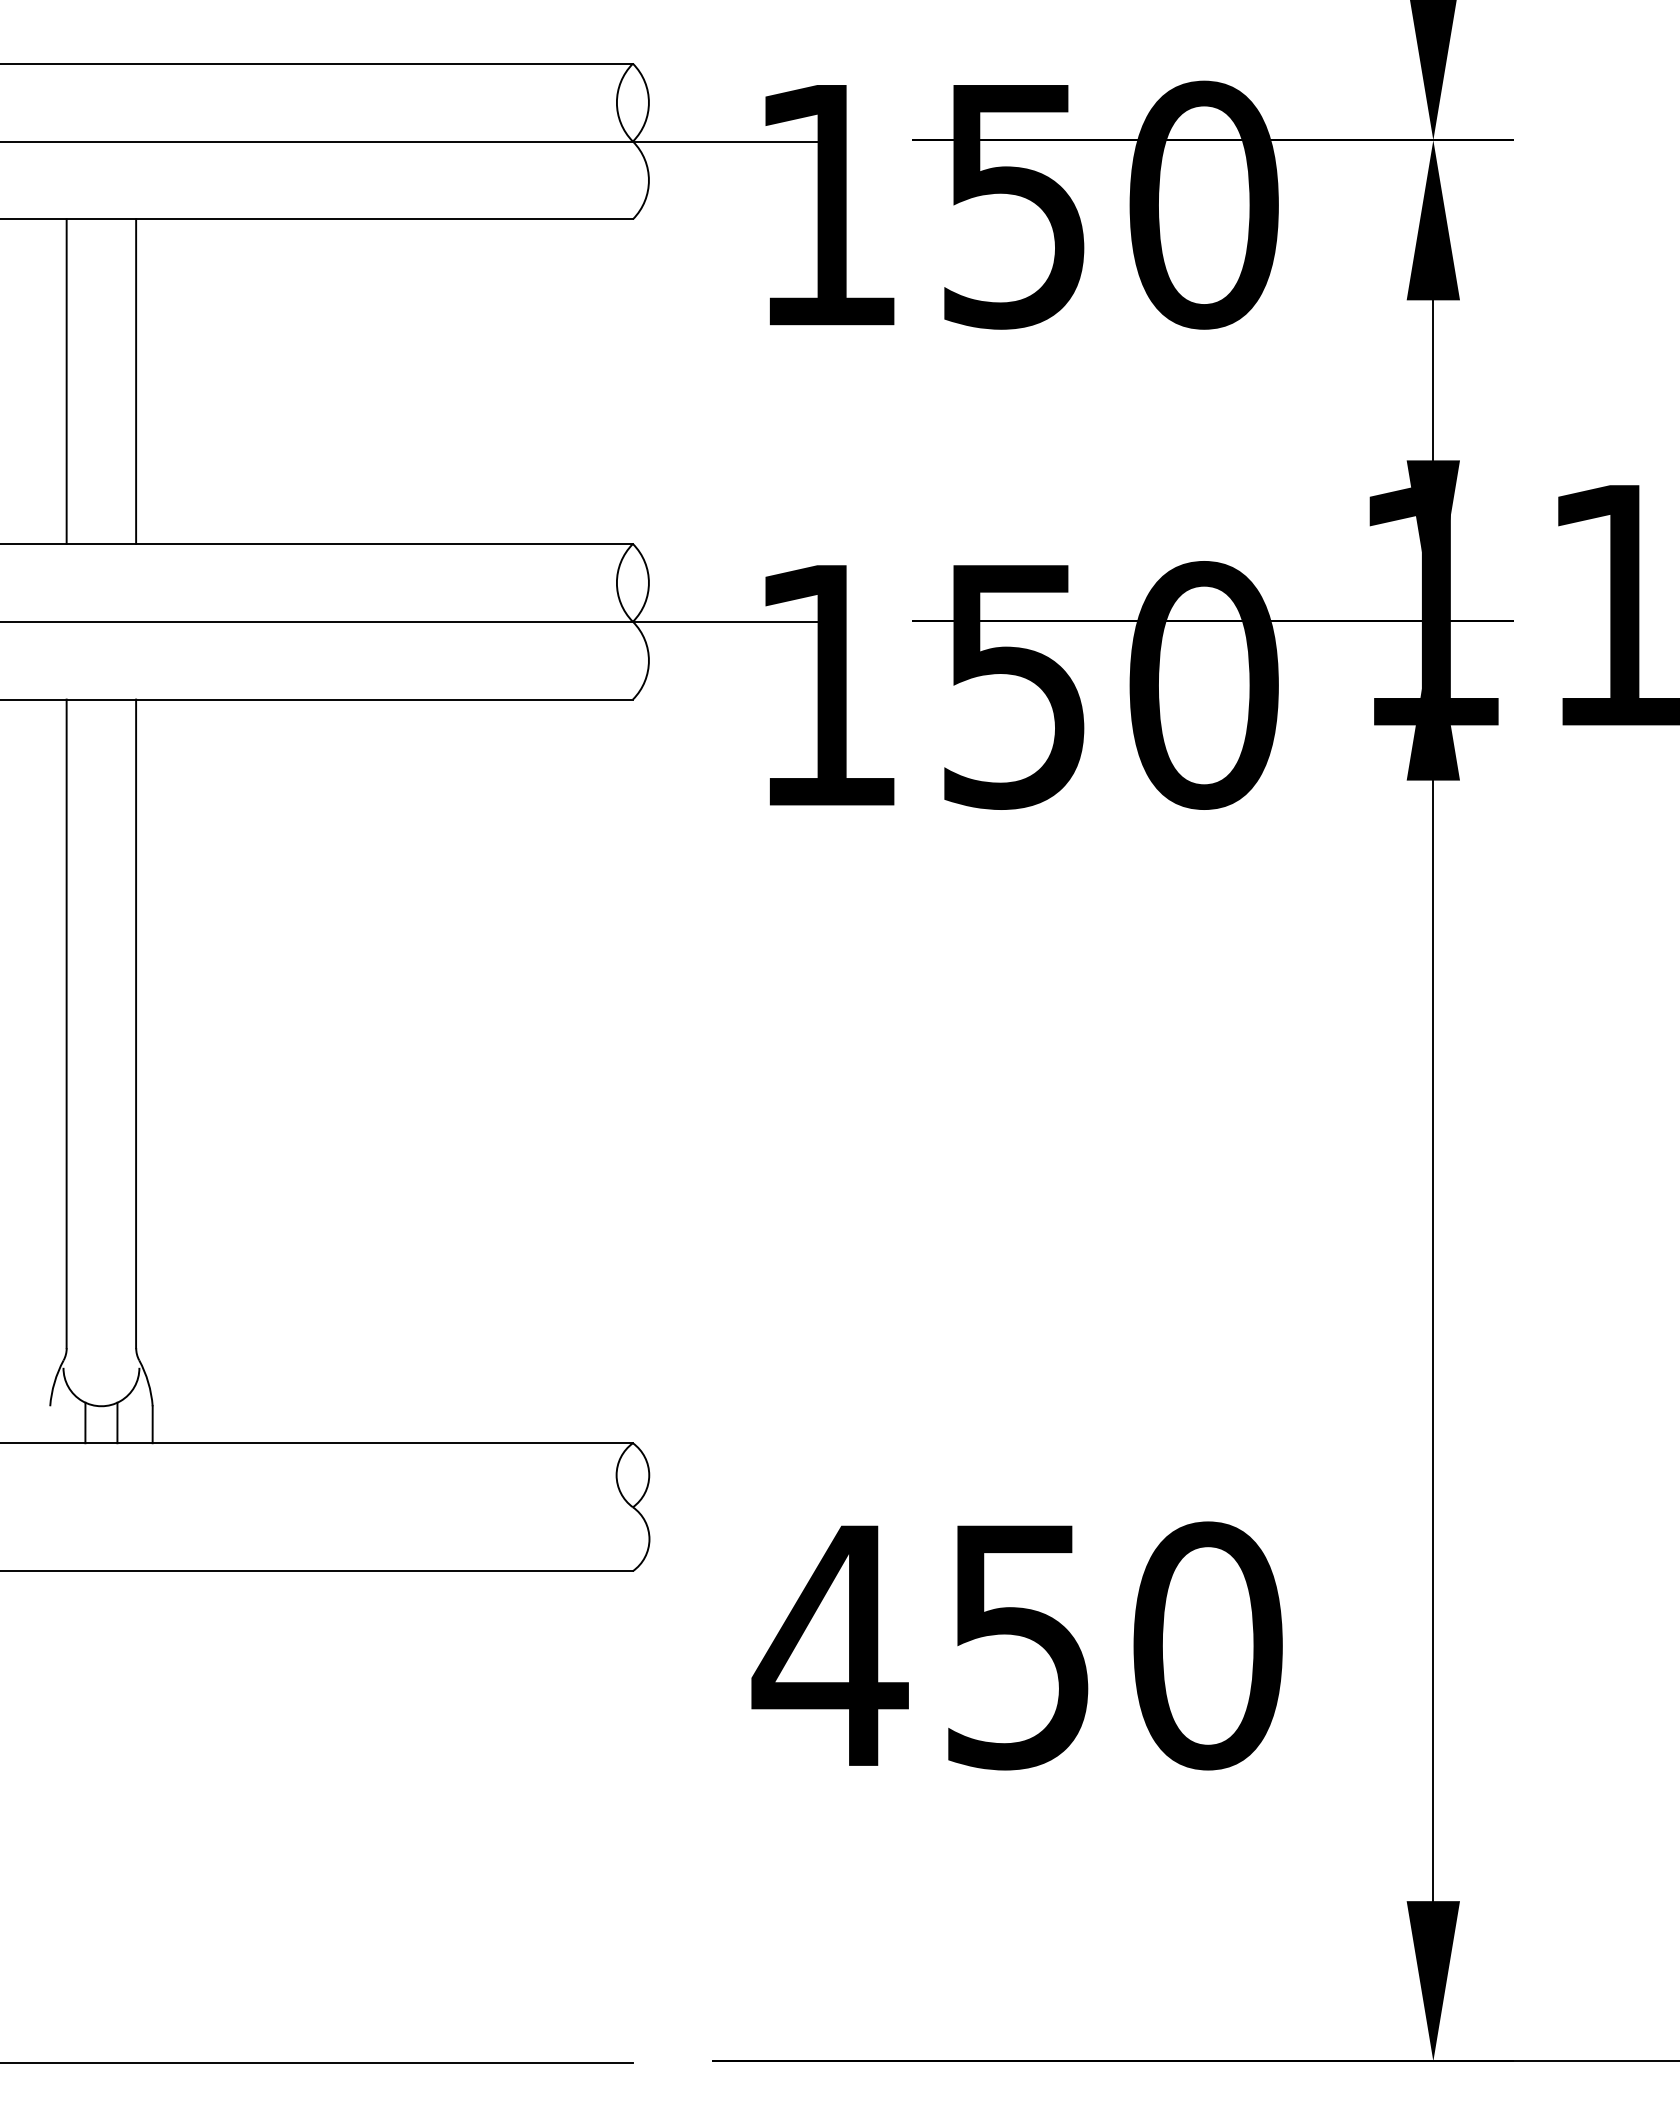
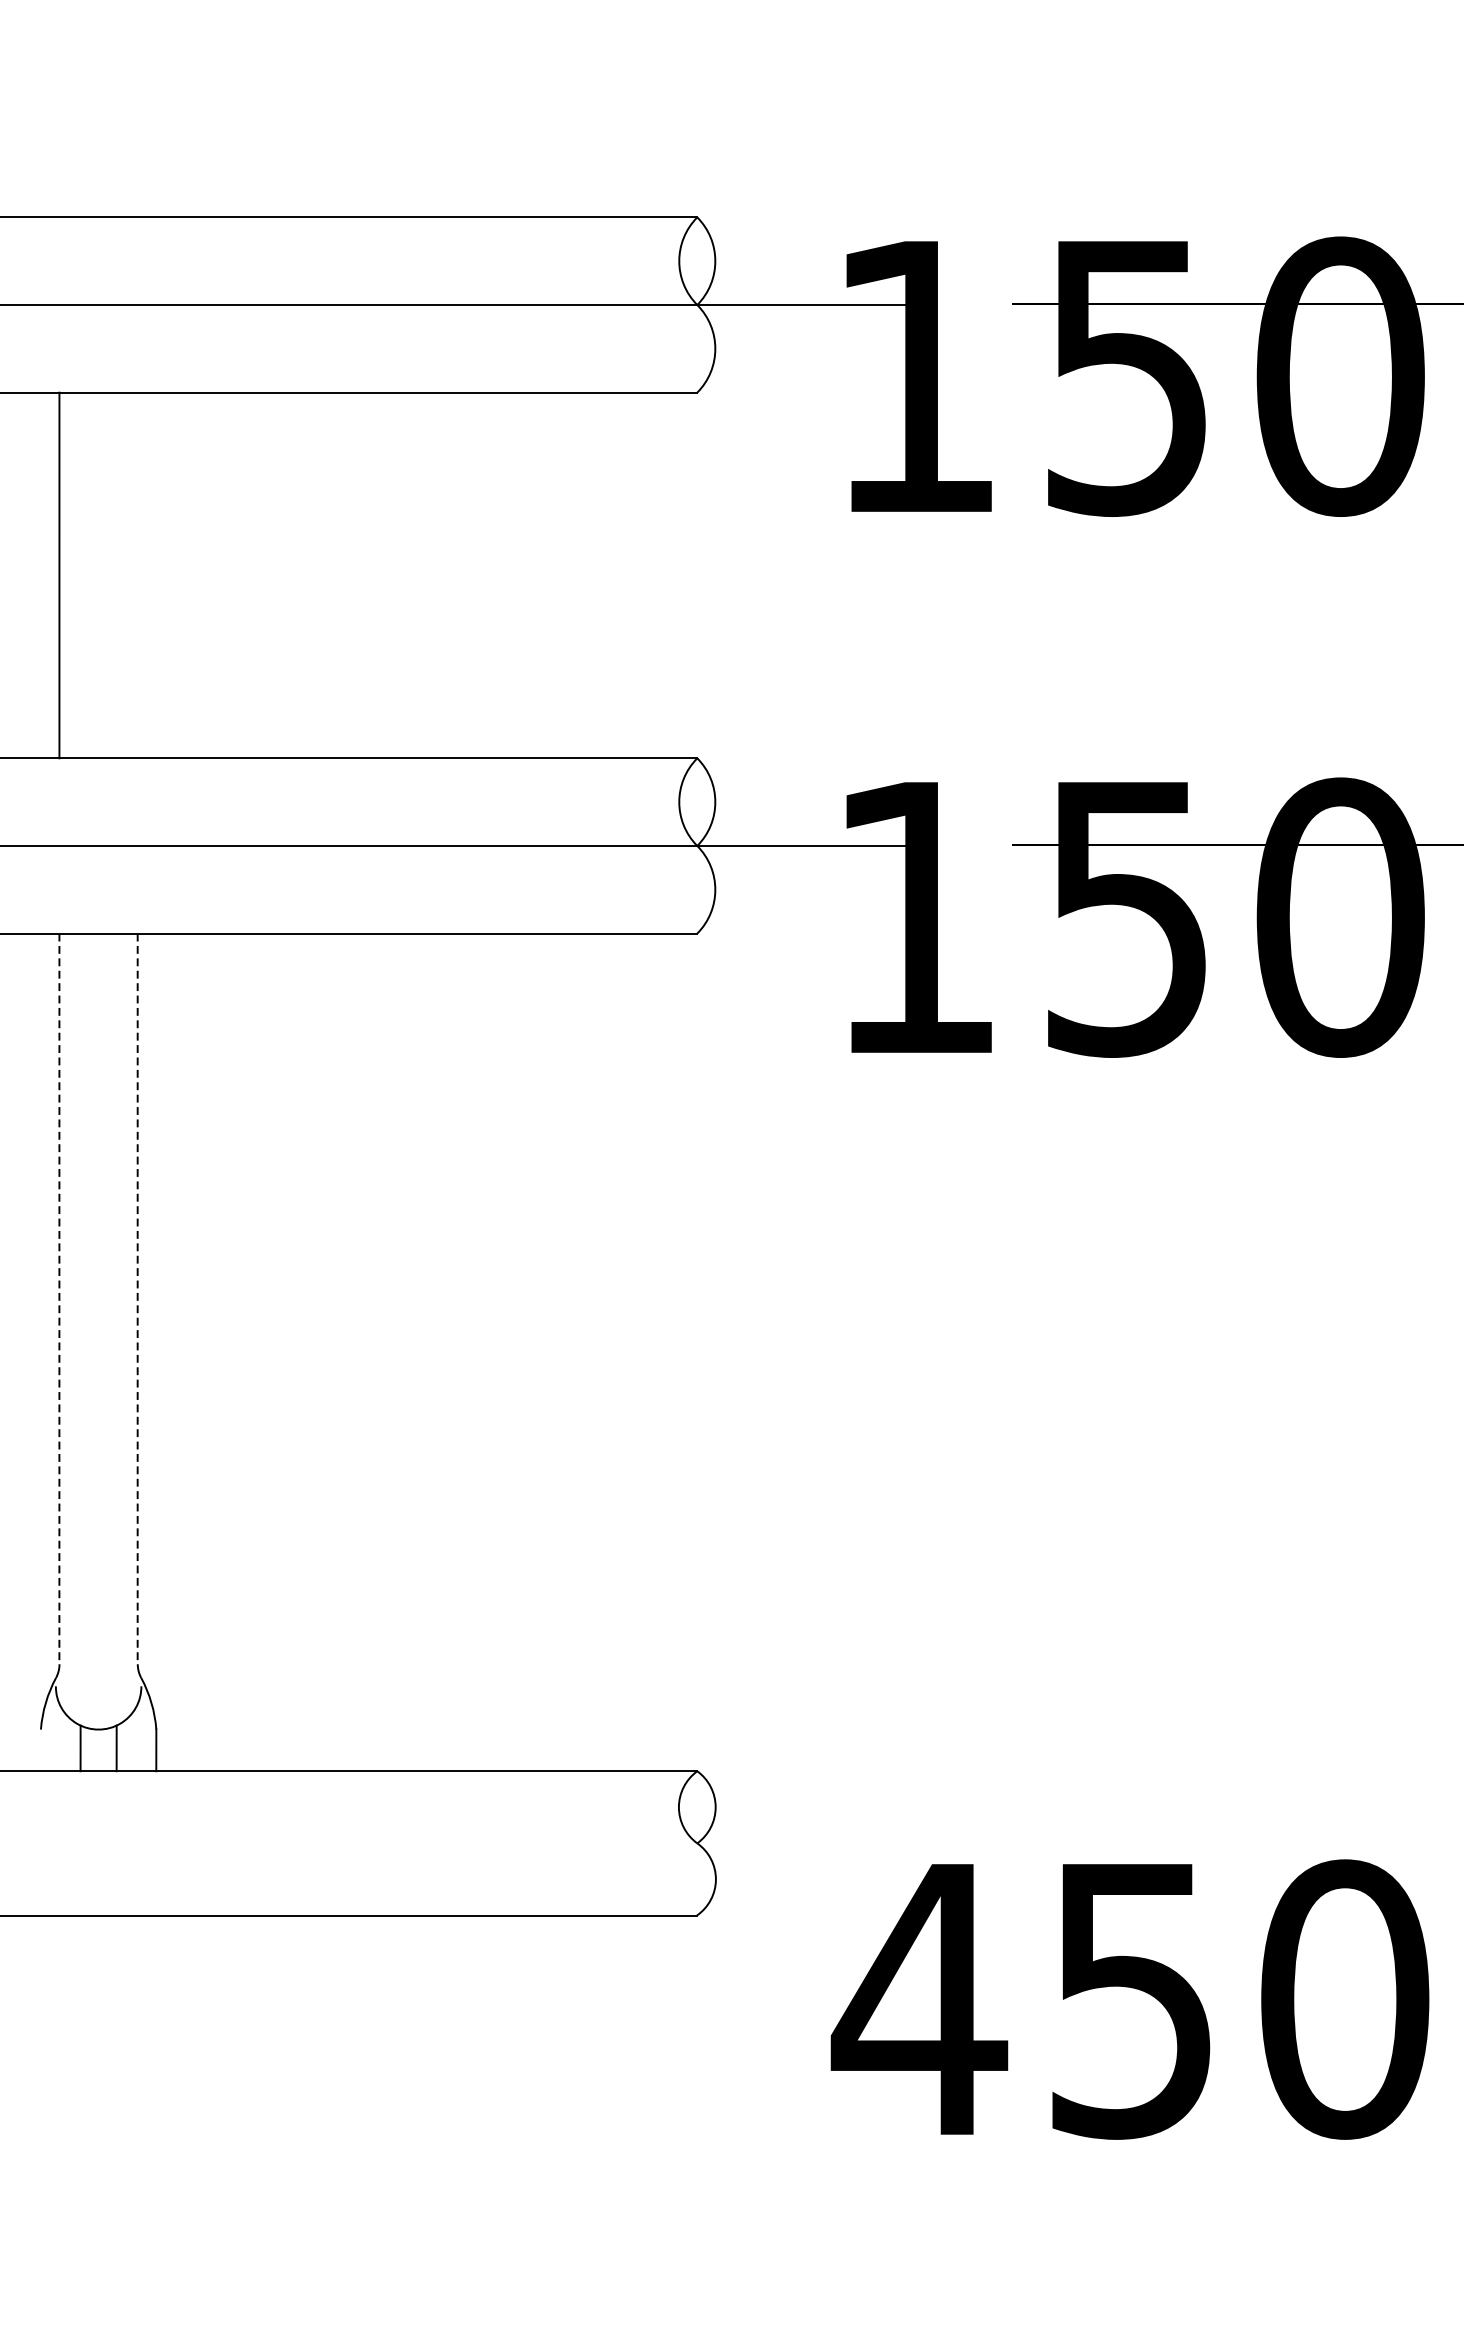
line: (136, 381) -> (138, 575), removed
line: (66, 1024) -> (59, 1299), solid -> dashed
line: (136, 1024) -> (138, 1299), solid -> dashed

